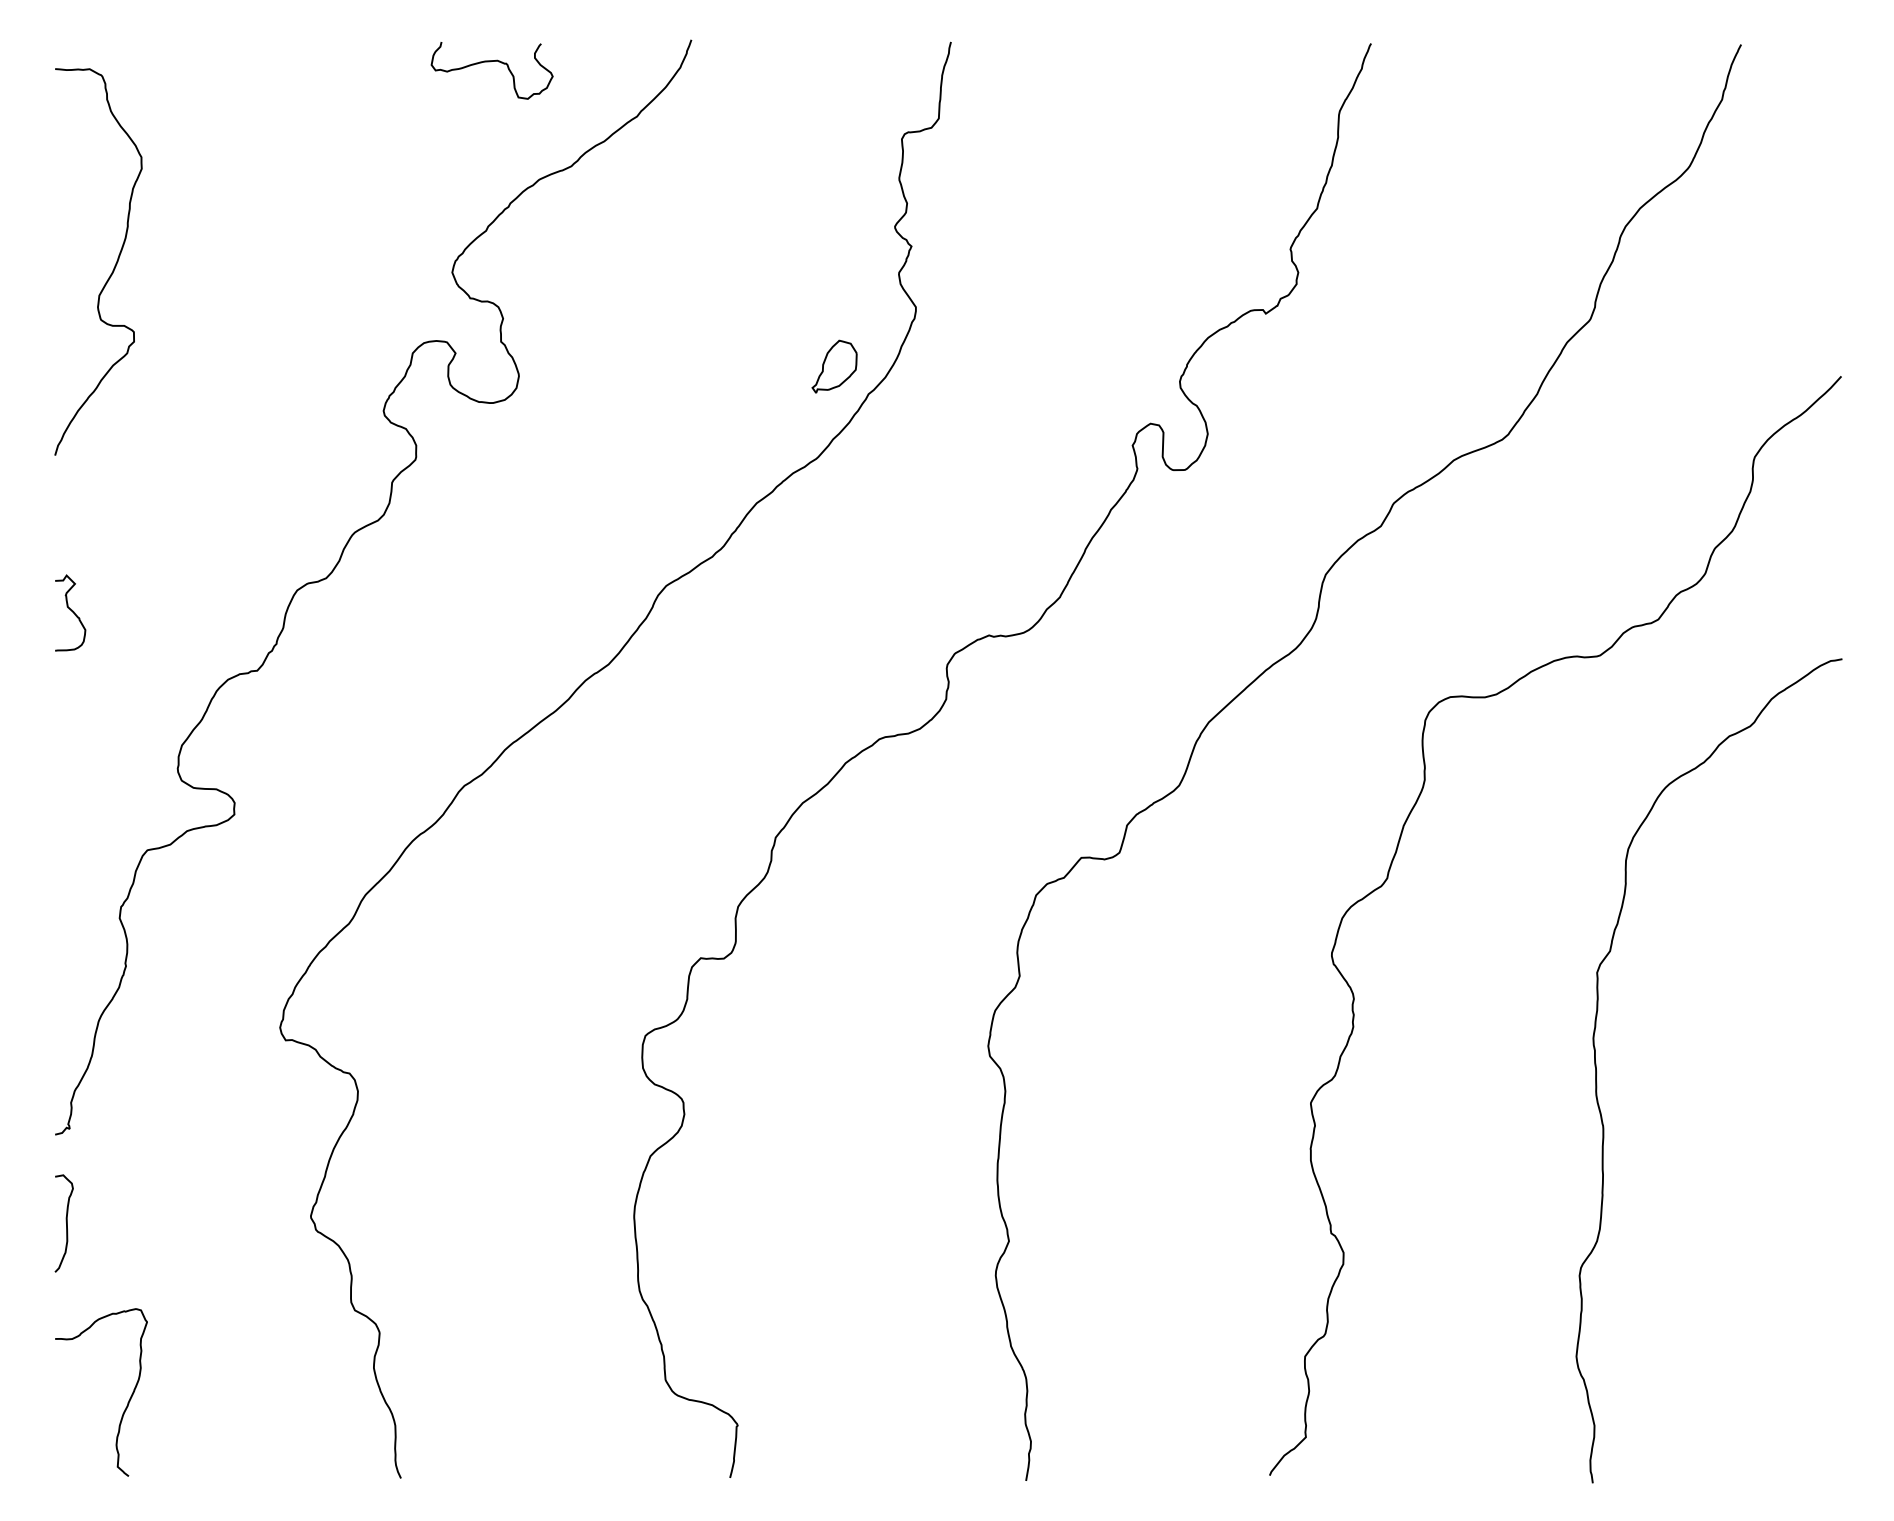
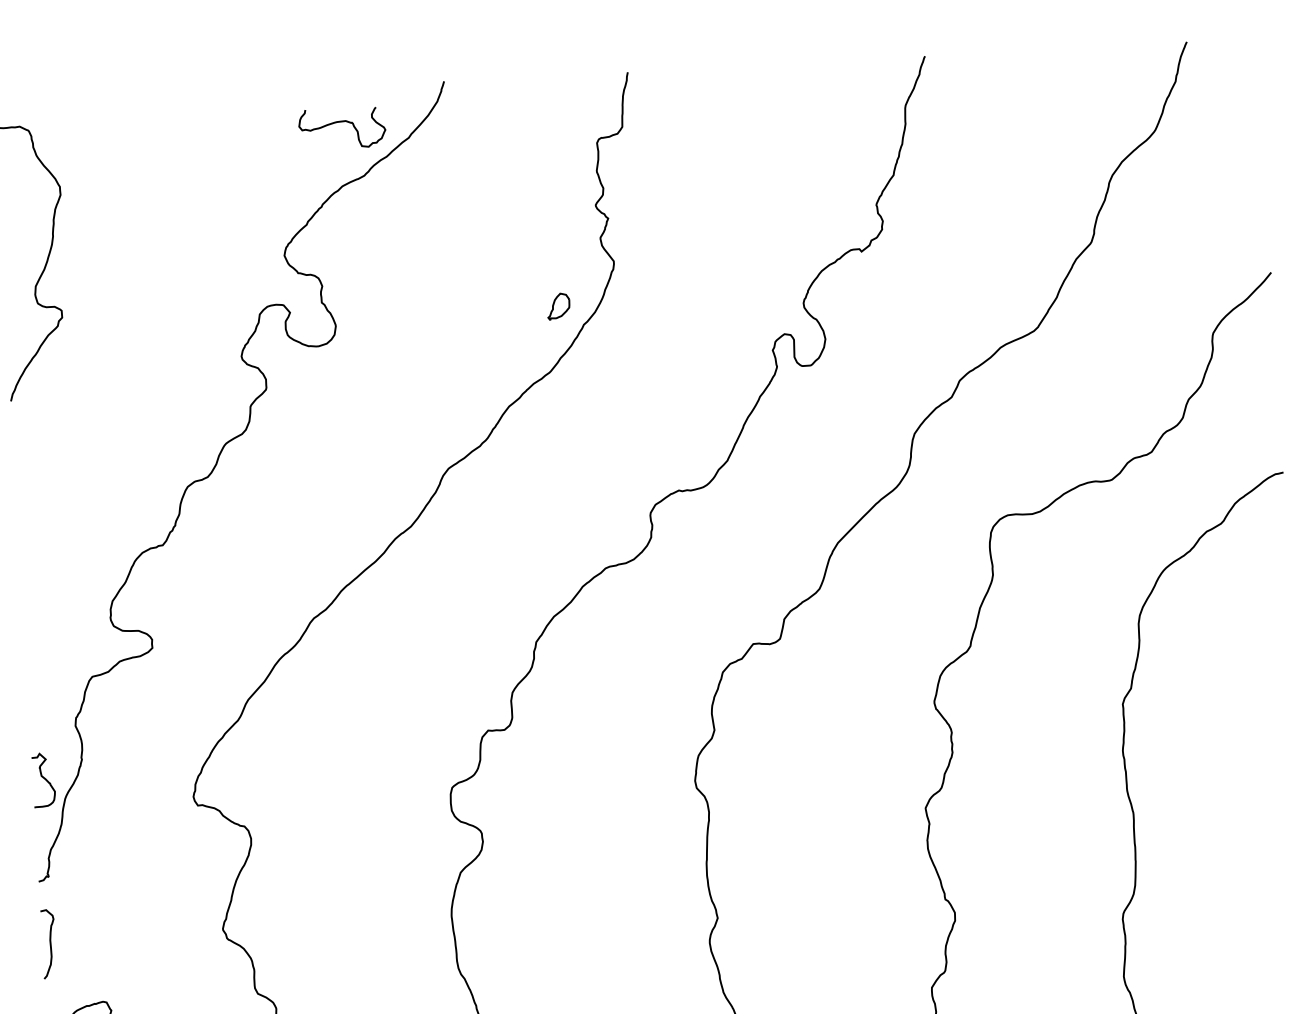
curve: (490, 62) -> (340, 122), moved
part: (834, 366) -> (558, 306), size x0.7
curve: (71, 611) -> (44, 779), moved

